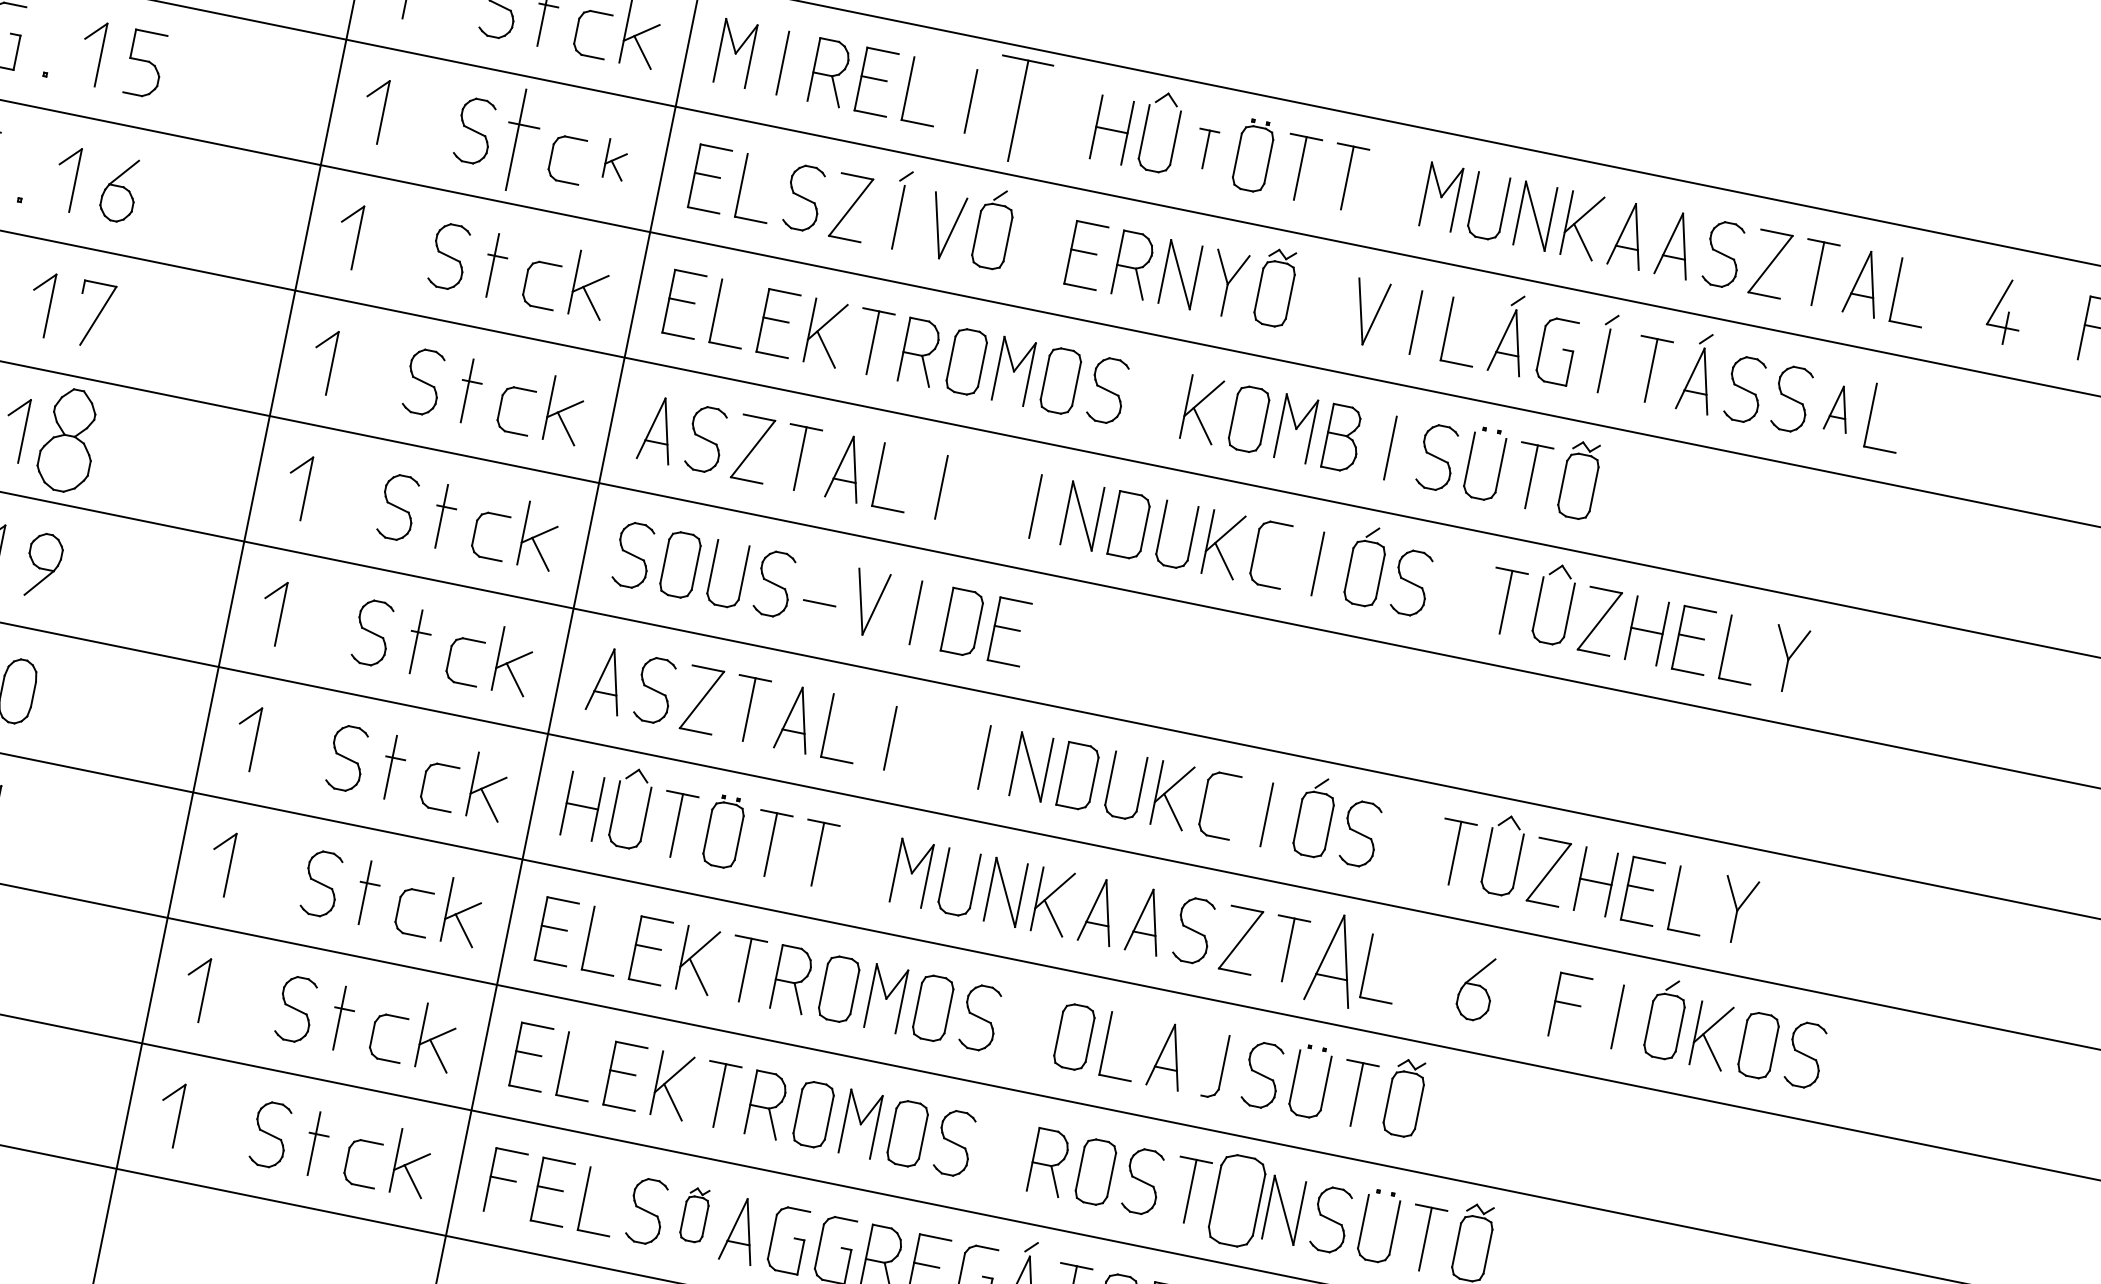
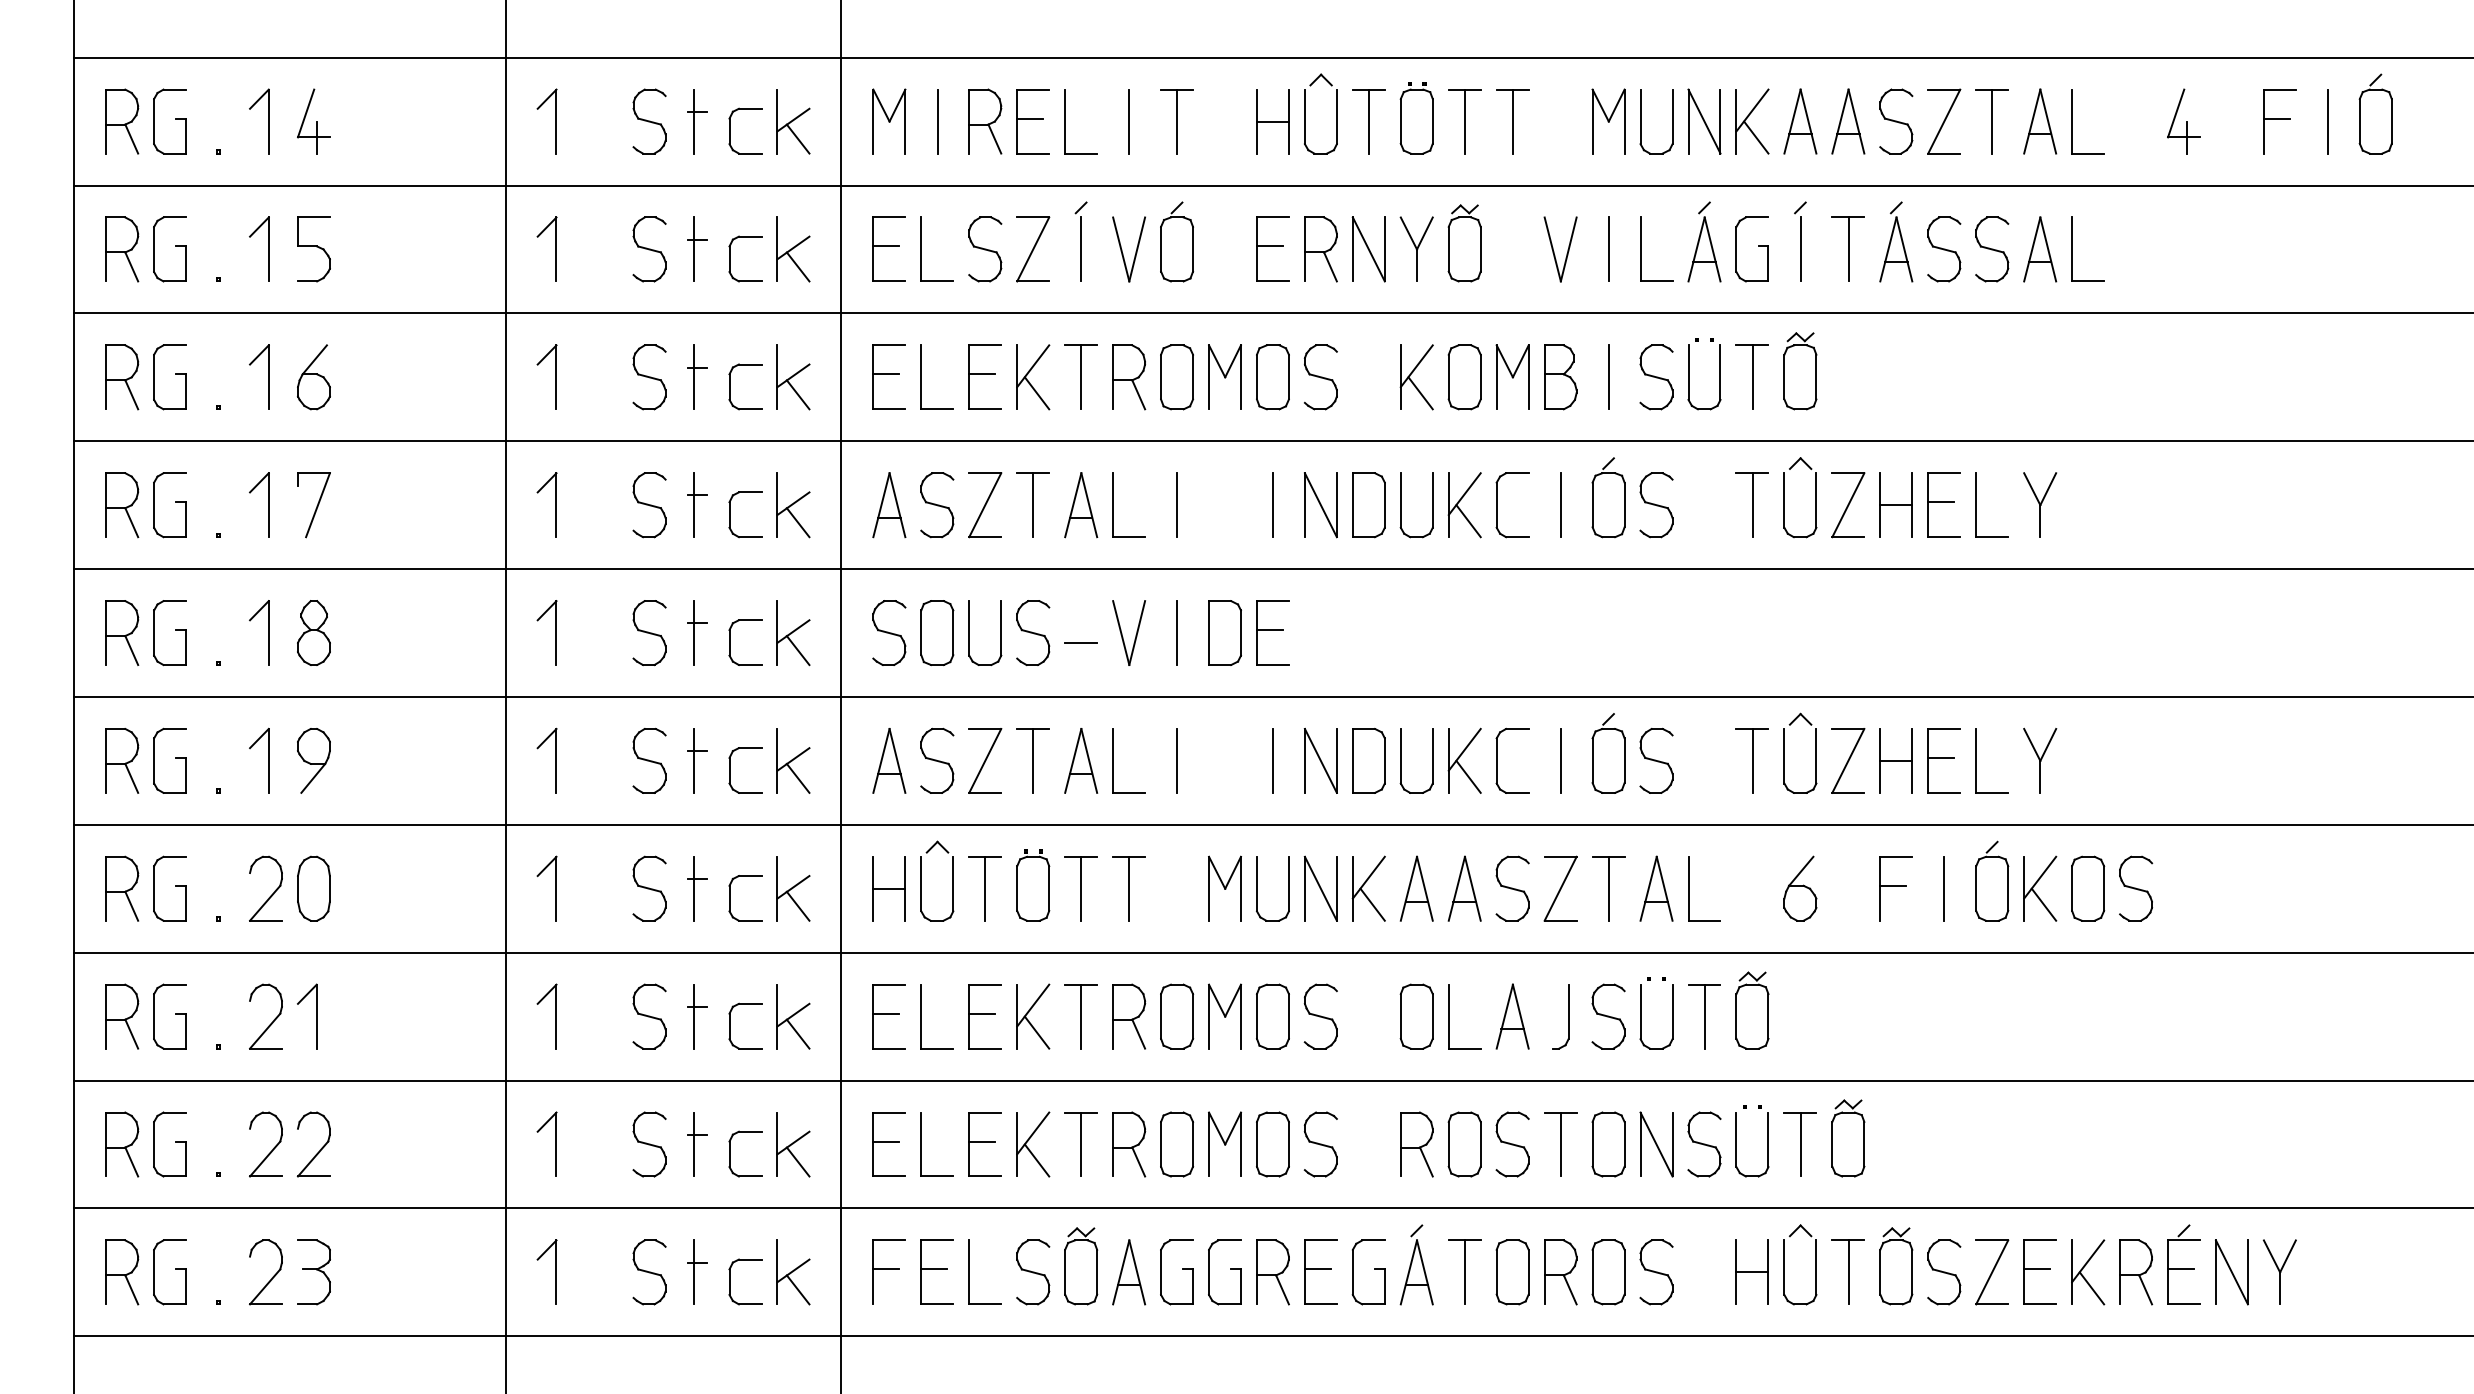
part: (1017, 110) -> (1176, 121), size x0.62
part: (521, 139) -> (697, 248), size x0.62
part: (1205, 149) -> (1368, 121), size x1.67
part: (615, 159) -> (793, 249), size x1.67
part: (1839, 408) -> (2040, 249), size x1.43
part: (68, 439) -> (313, 632), size x0.62
part: (1335, 959) -> (1656, 888), size x0.71
part: (1236, 1200) -> (1608, 1144), size x0.71
part: (695, 1215) -> (1081, 1266), size x1.43

